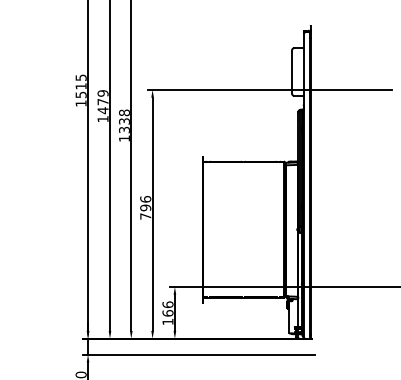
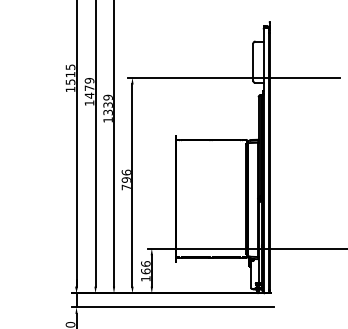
text: (124, 112) -> (108, 97), 1338 -> 1339

